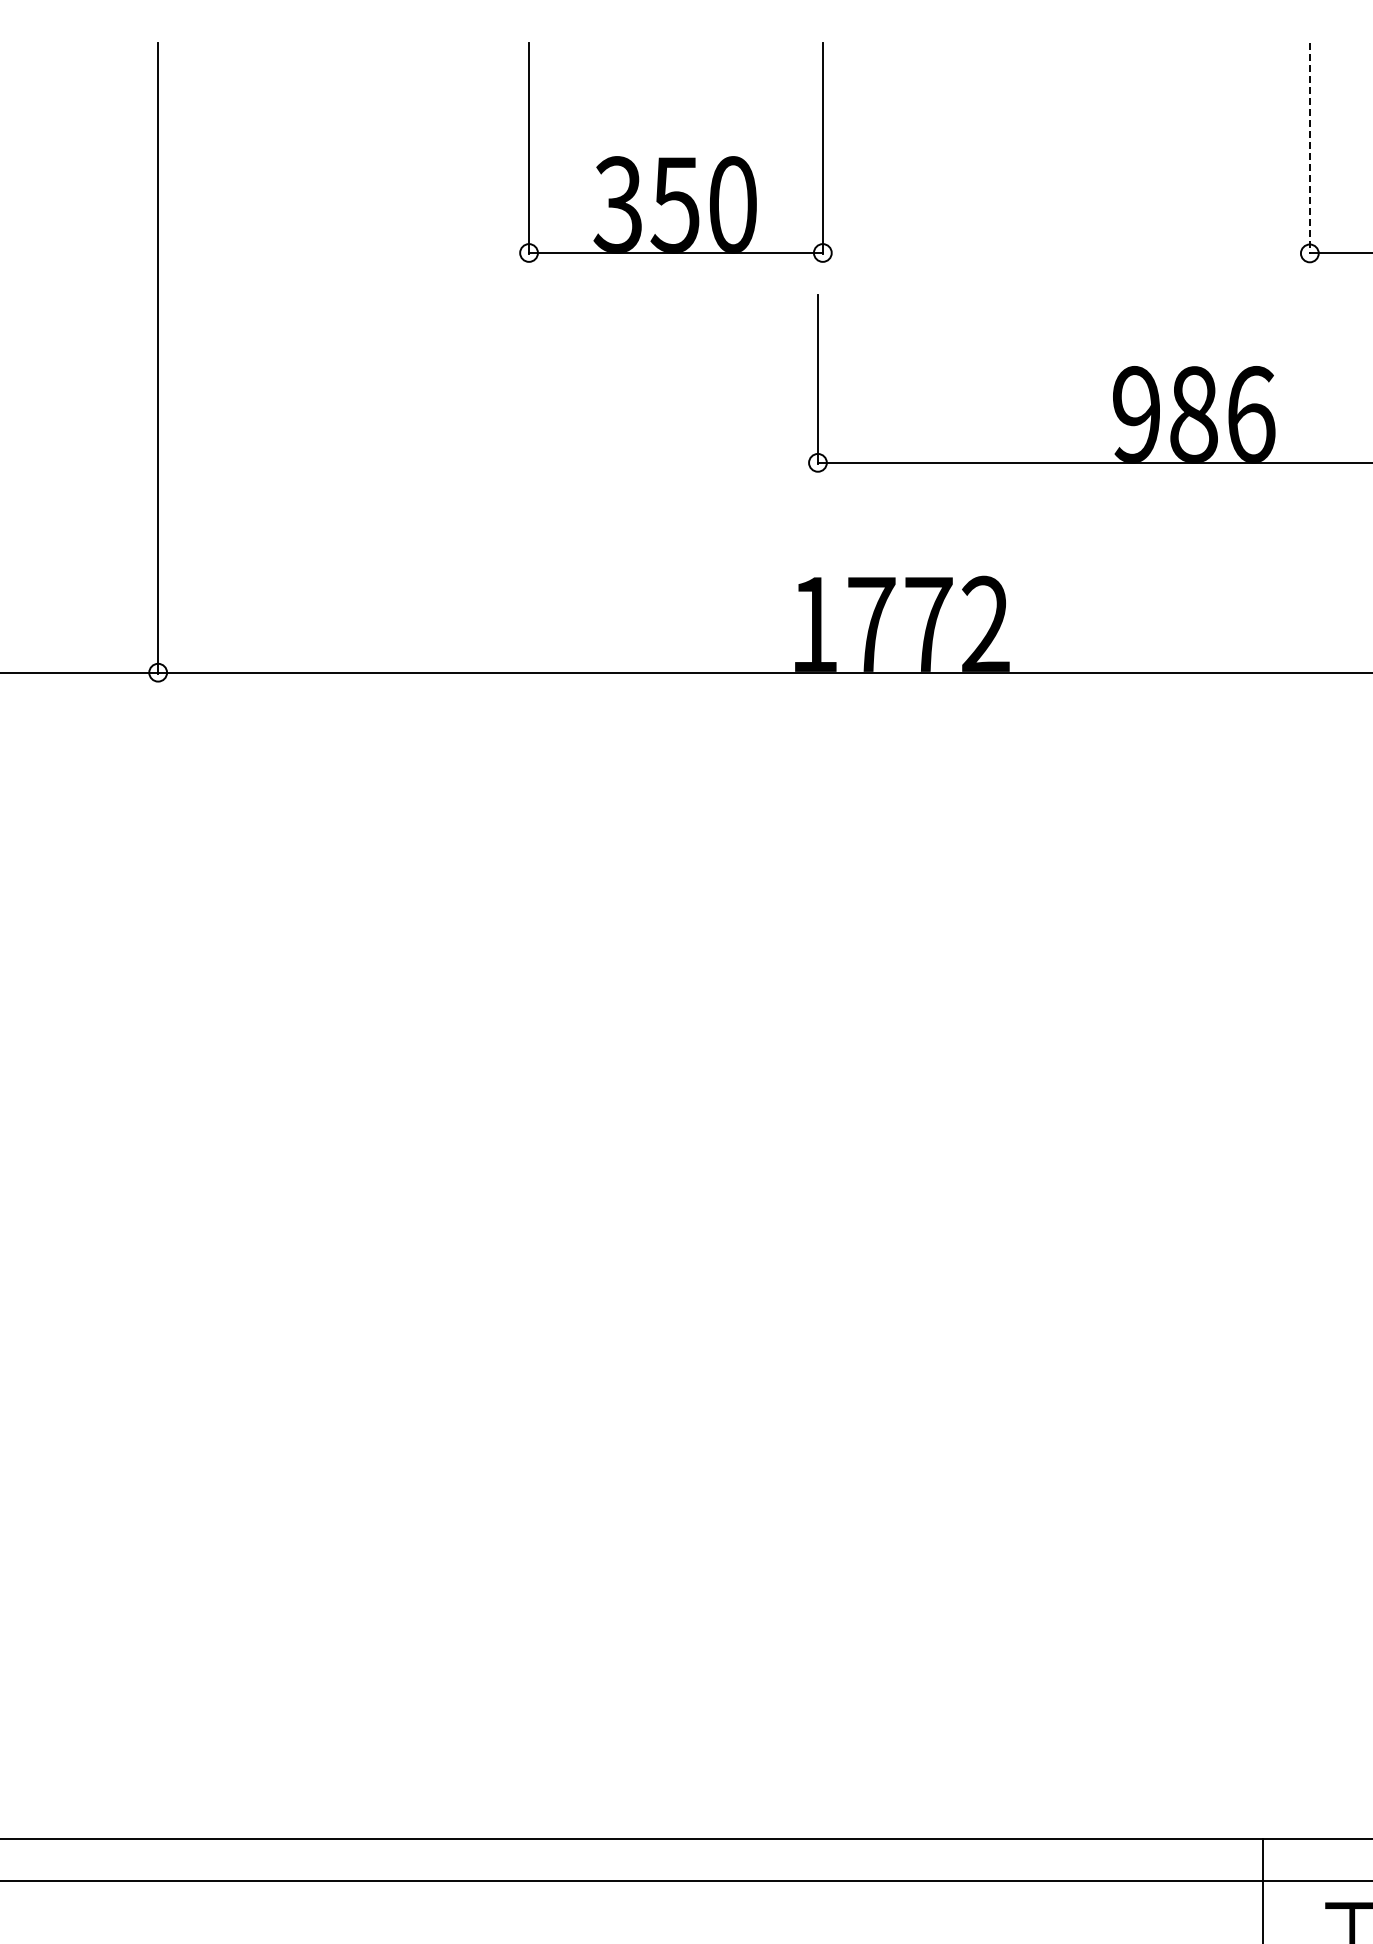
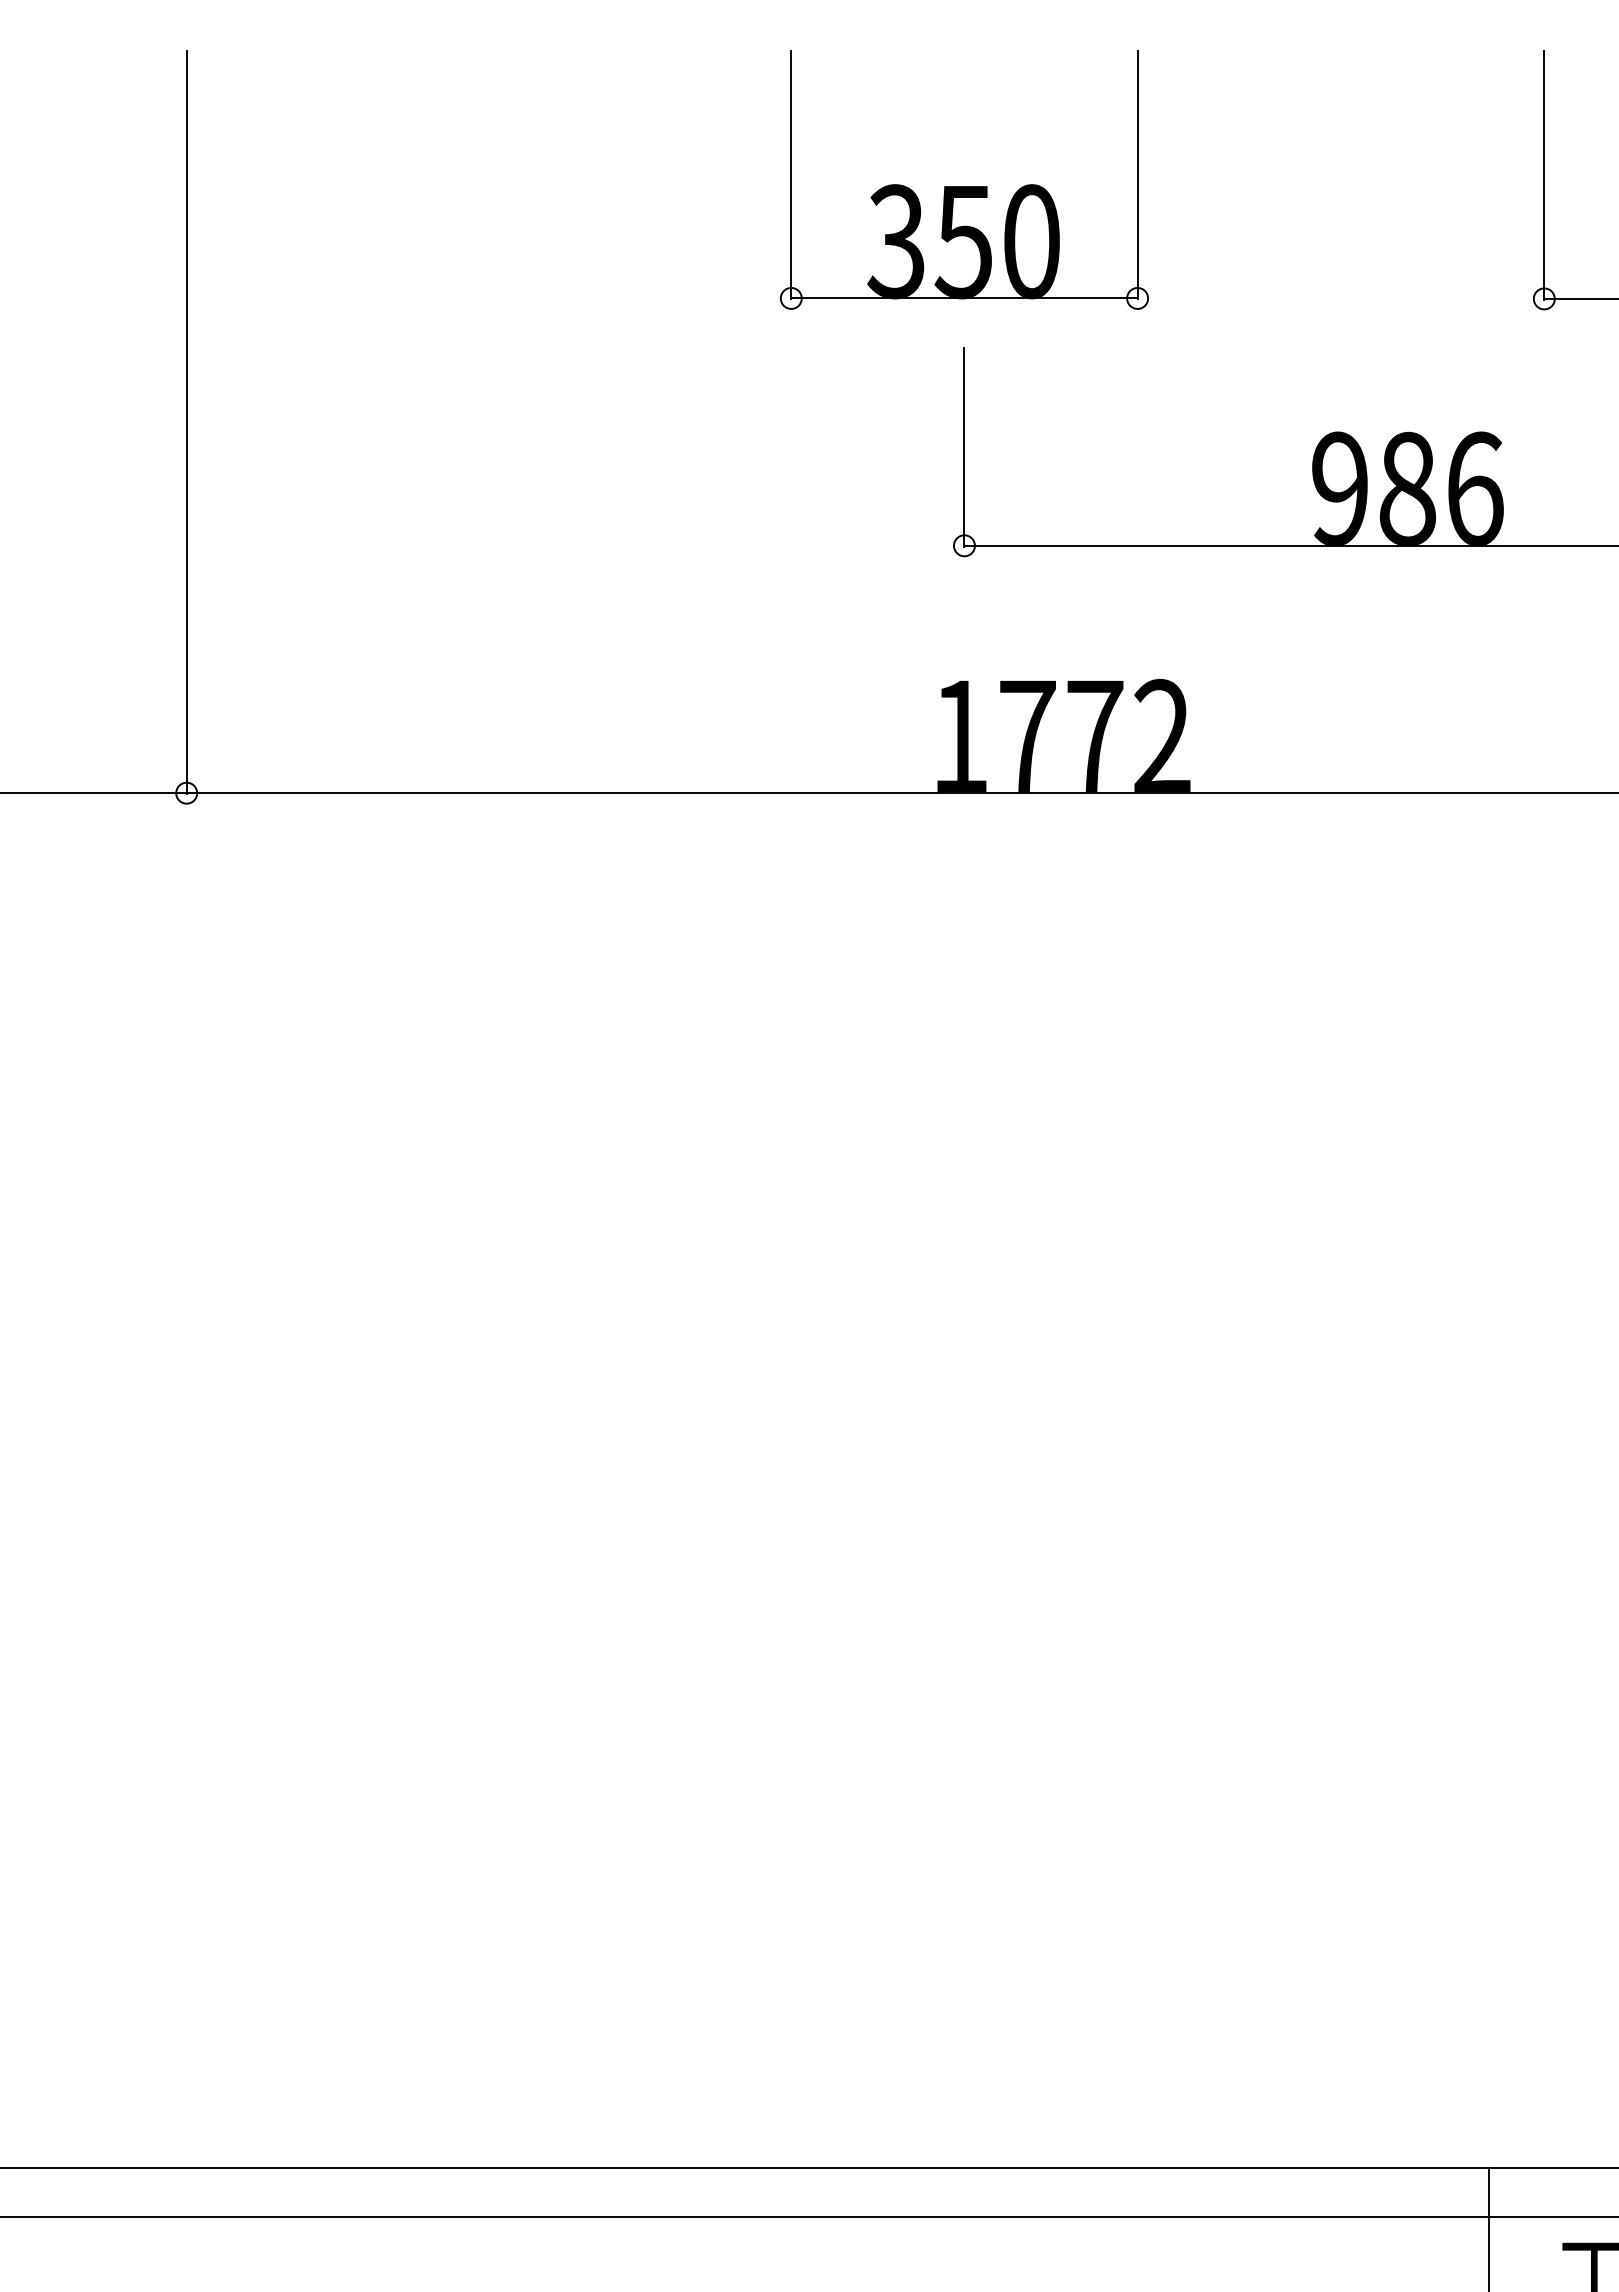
line: (1309, 148) -> (1543, 175), dashed -> solid
part: (675, 152) -> (963, 179), moved

